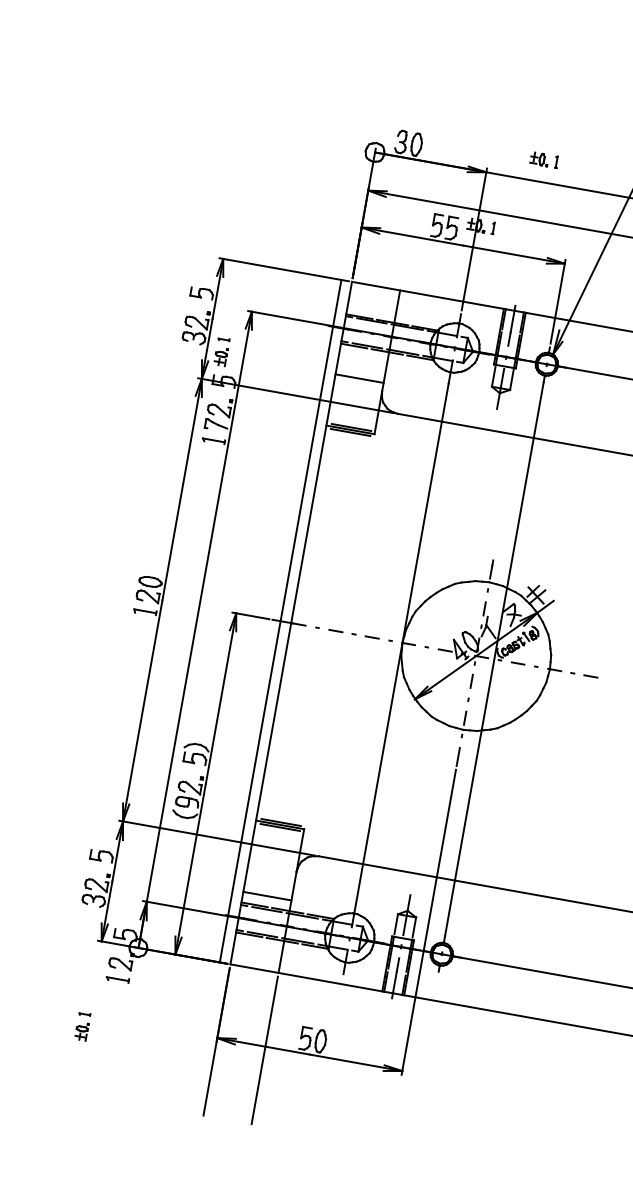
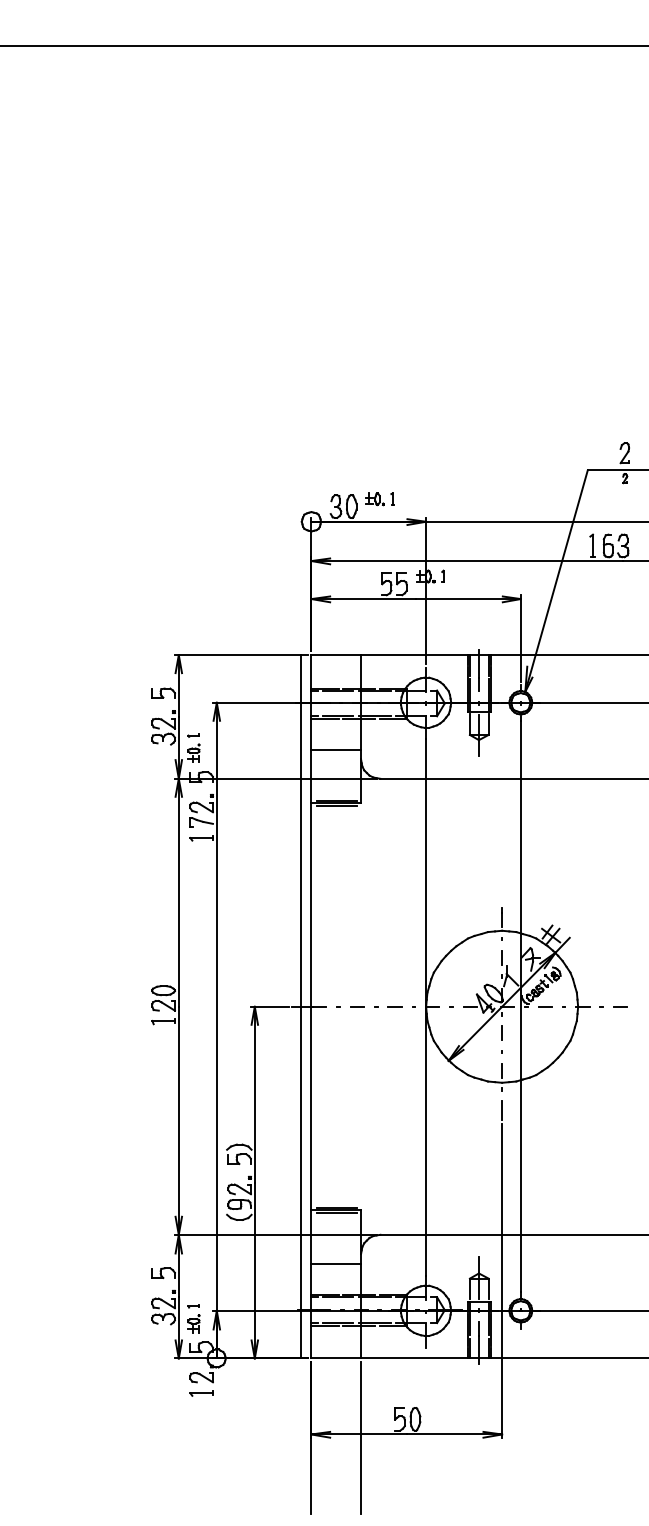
part: (543, 160) -> (379, 499), moved
line: (267, 895) -> (336, 1263), moved
part: (82, 1026) -> (193, 1318), moved

